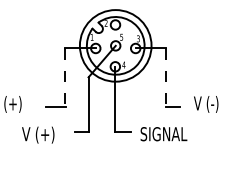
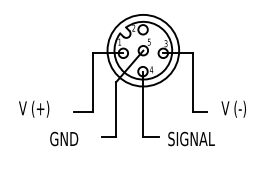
line: (65, 77) -> (93, 82), dashed -> solid
line: (165, 77) -> (193, 82), dashed -> solid
text: (37, 134) -> (65, 139), V (+) -> GND

